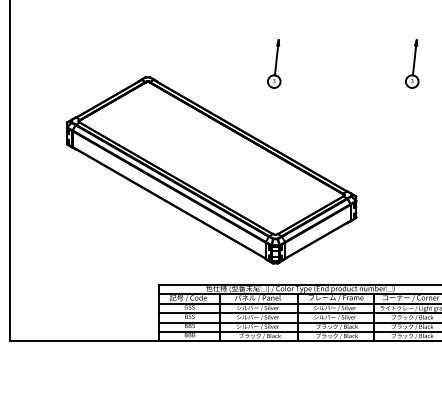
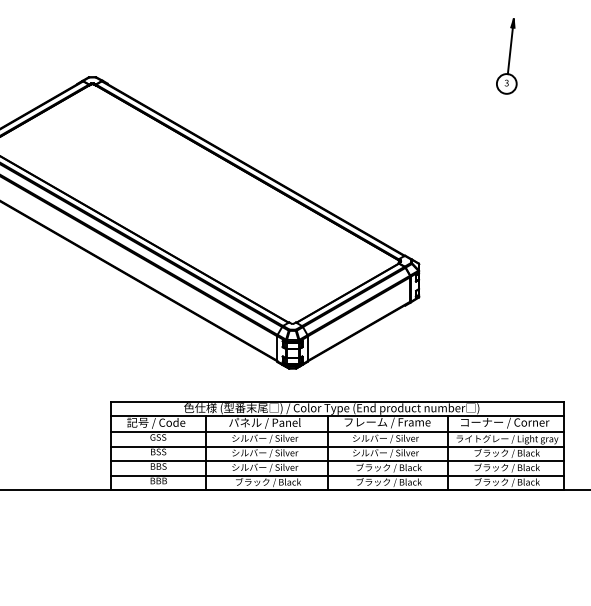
part: (274, 63) -> (291, 55), removed

